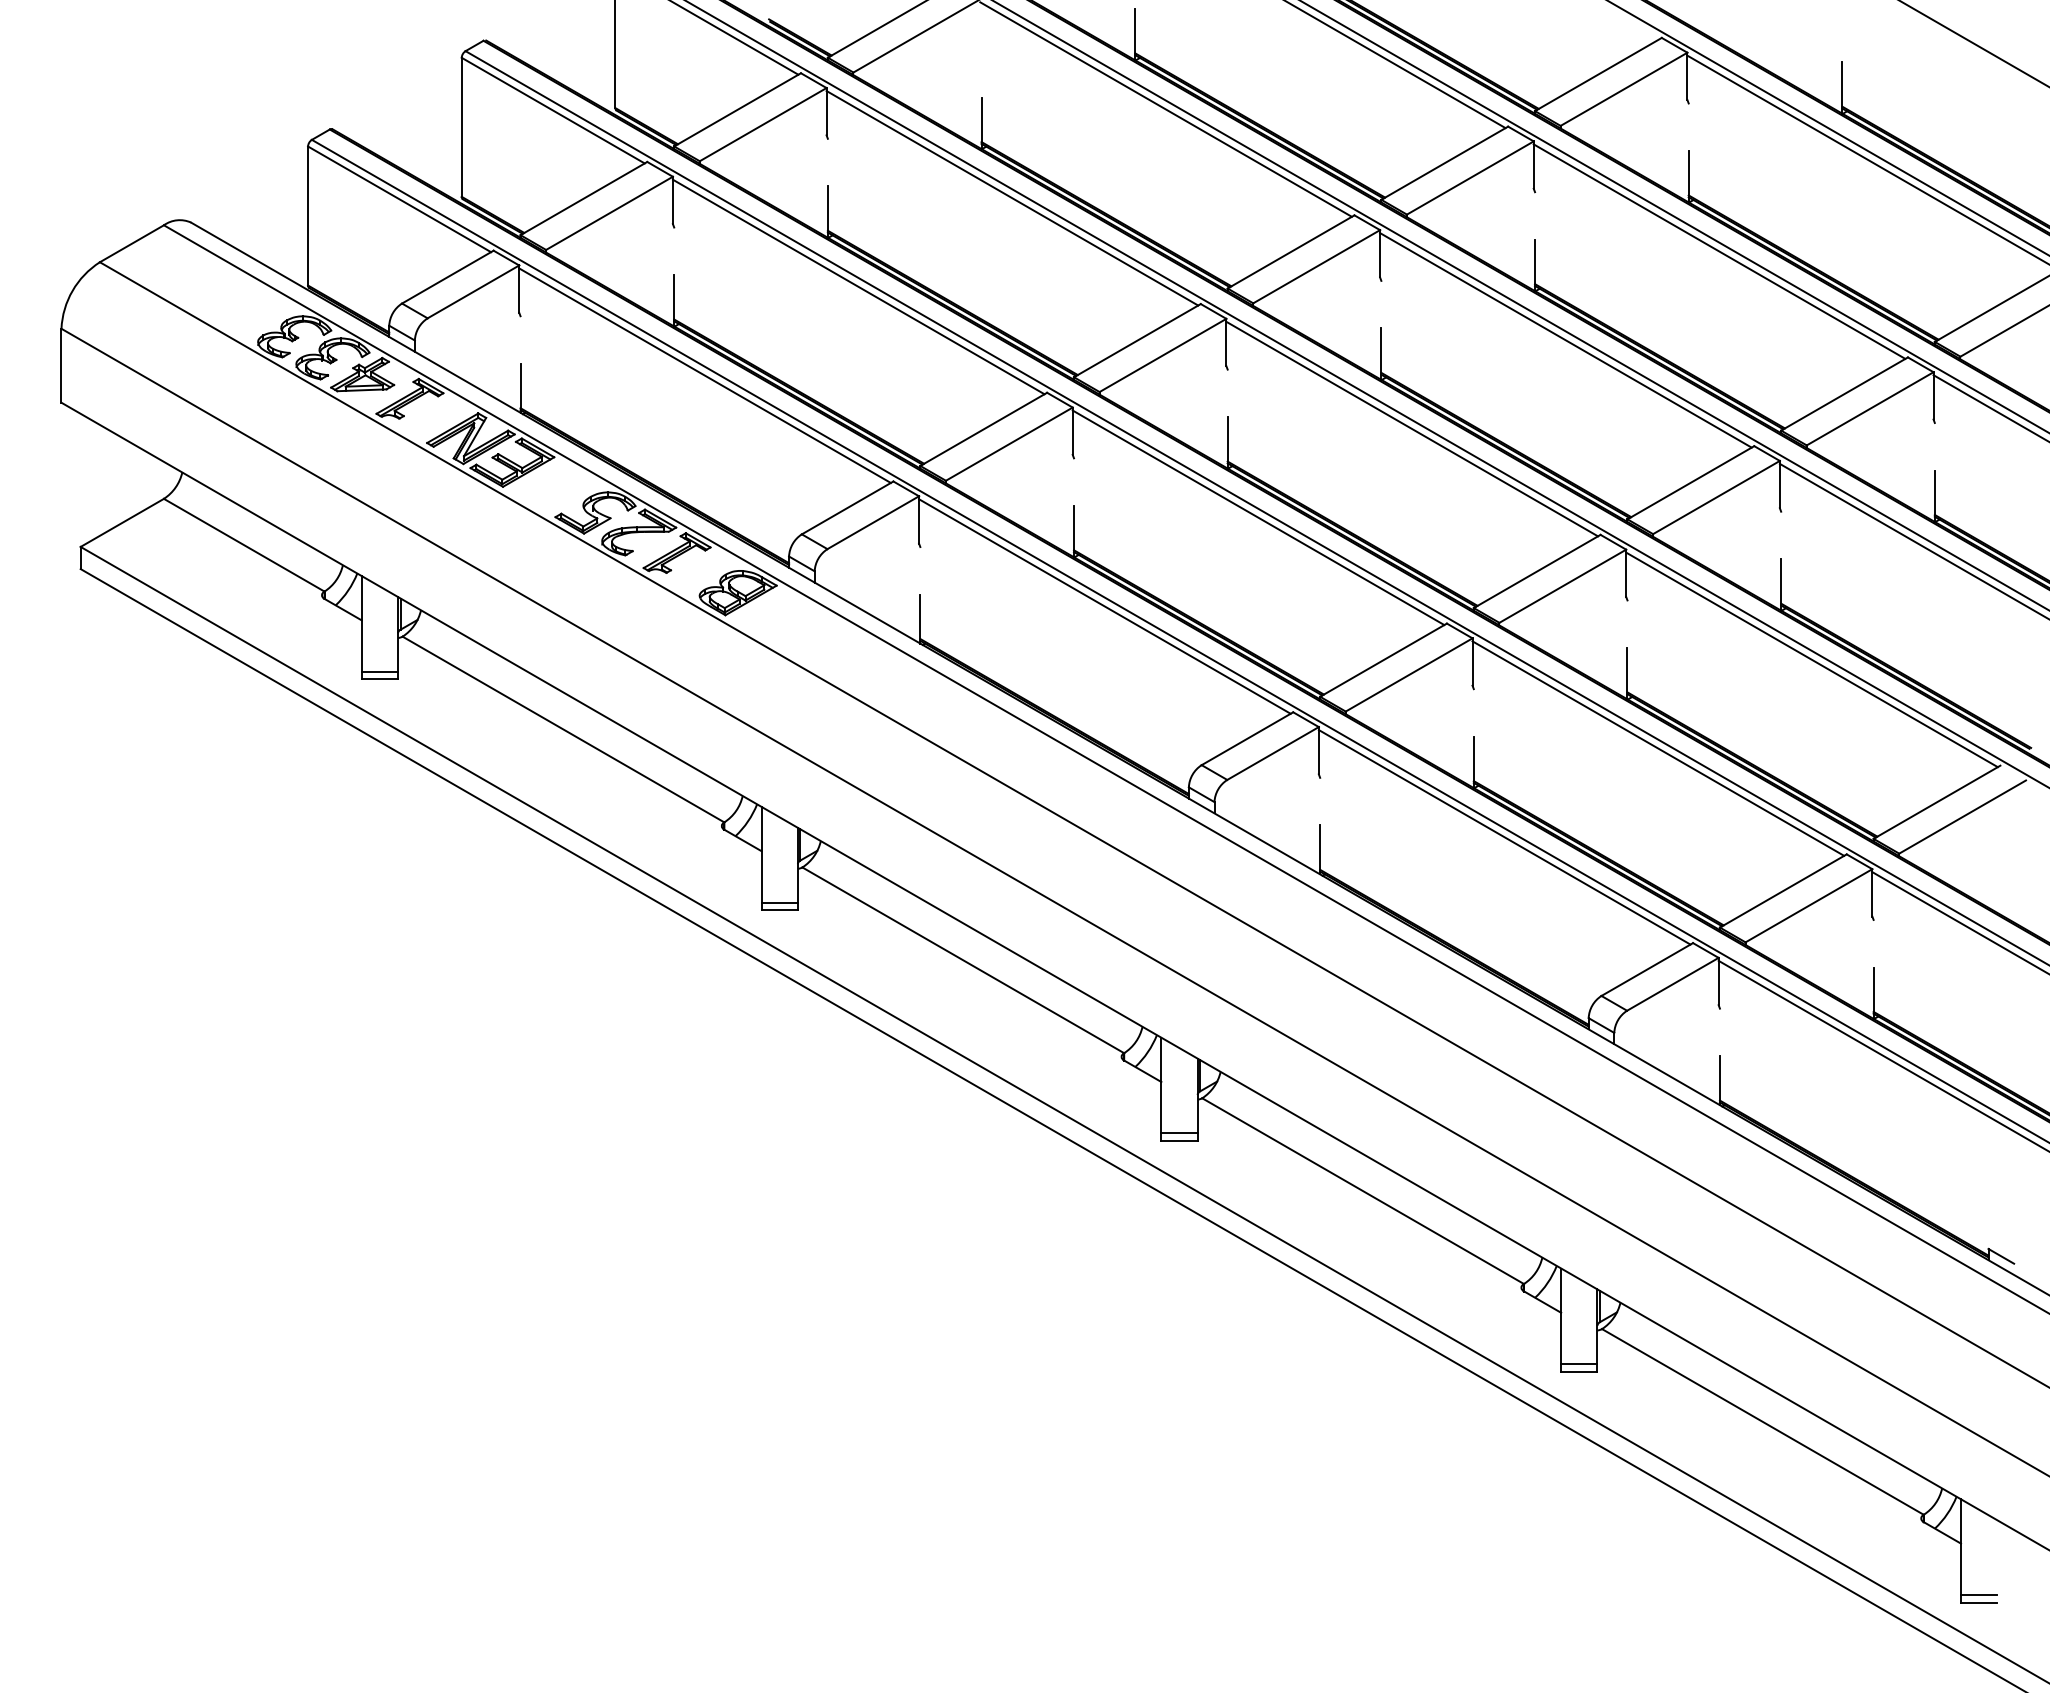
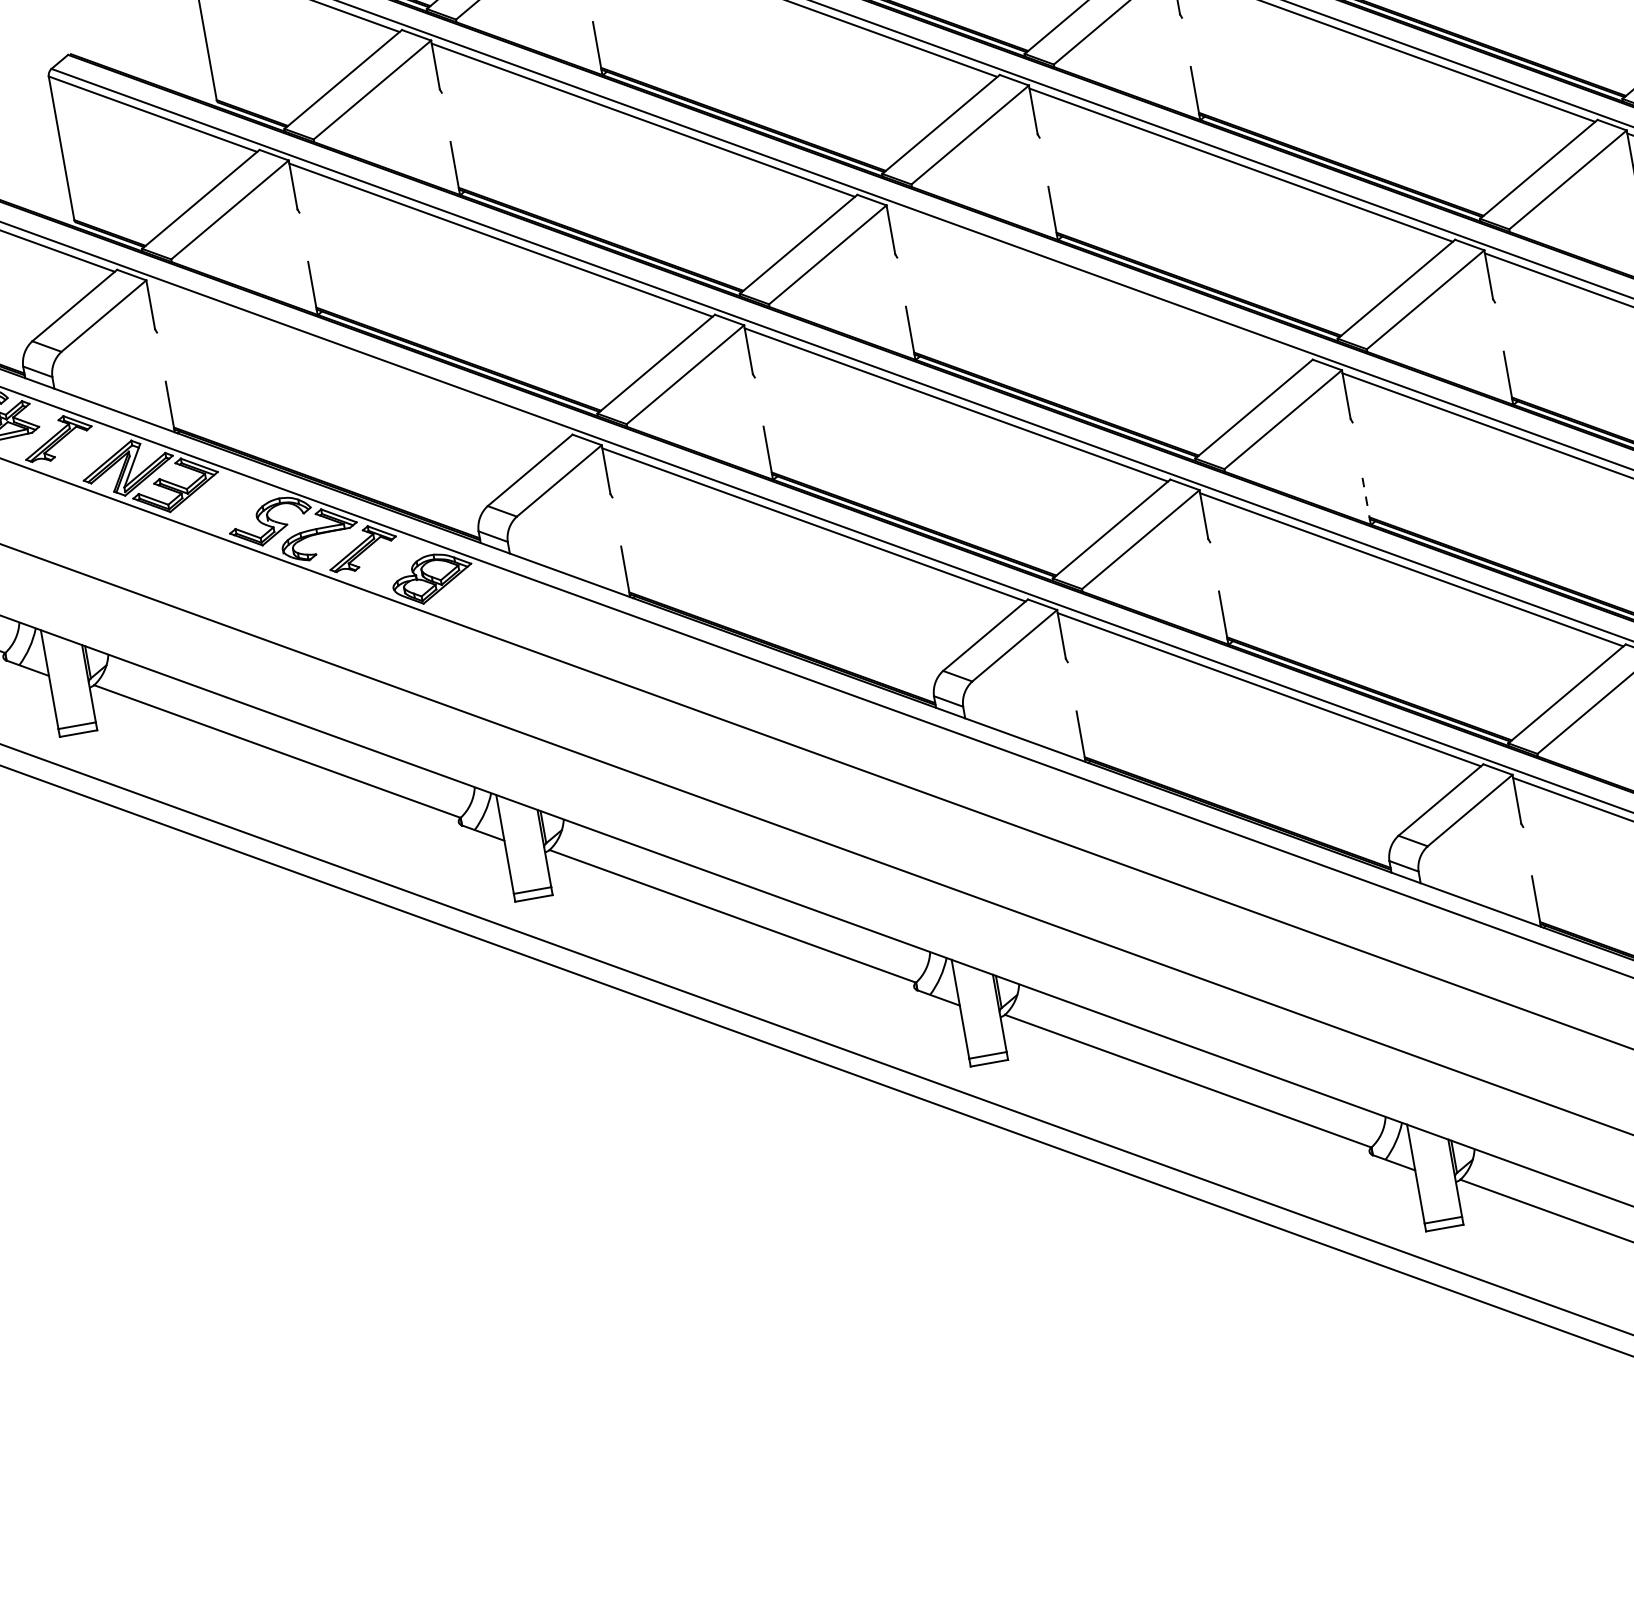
line: (704, 375) -> (357, 359), removed
line: (1412, 428) -> (1098, 284), removed
line: (1627, 673) -> (1366, 497), solid -> dashed

